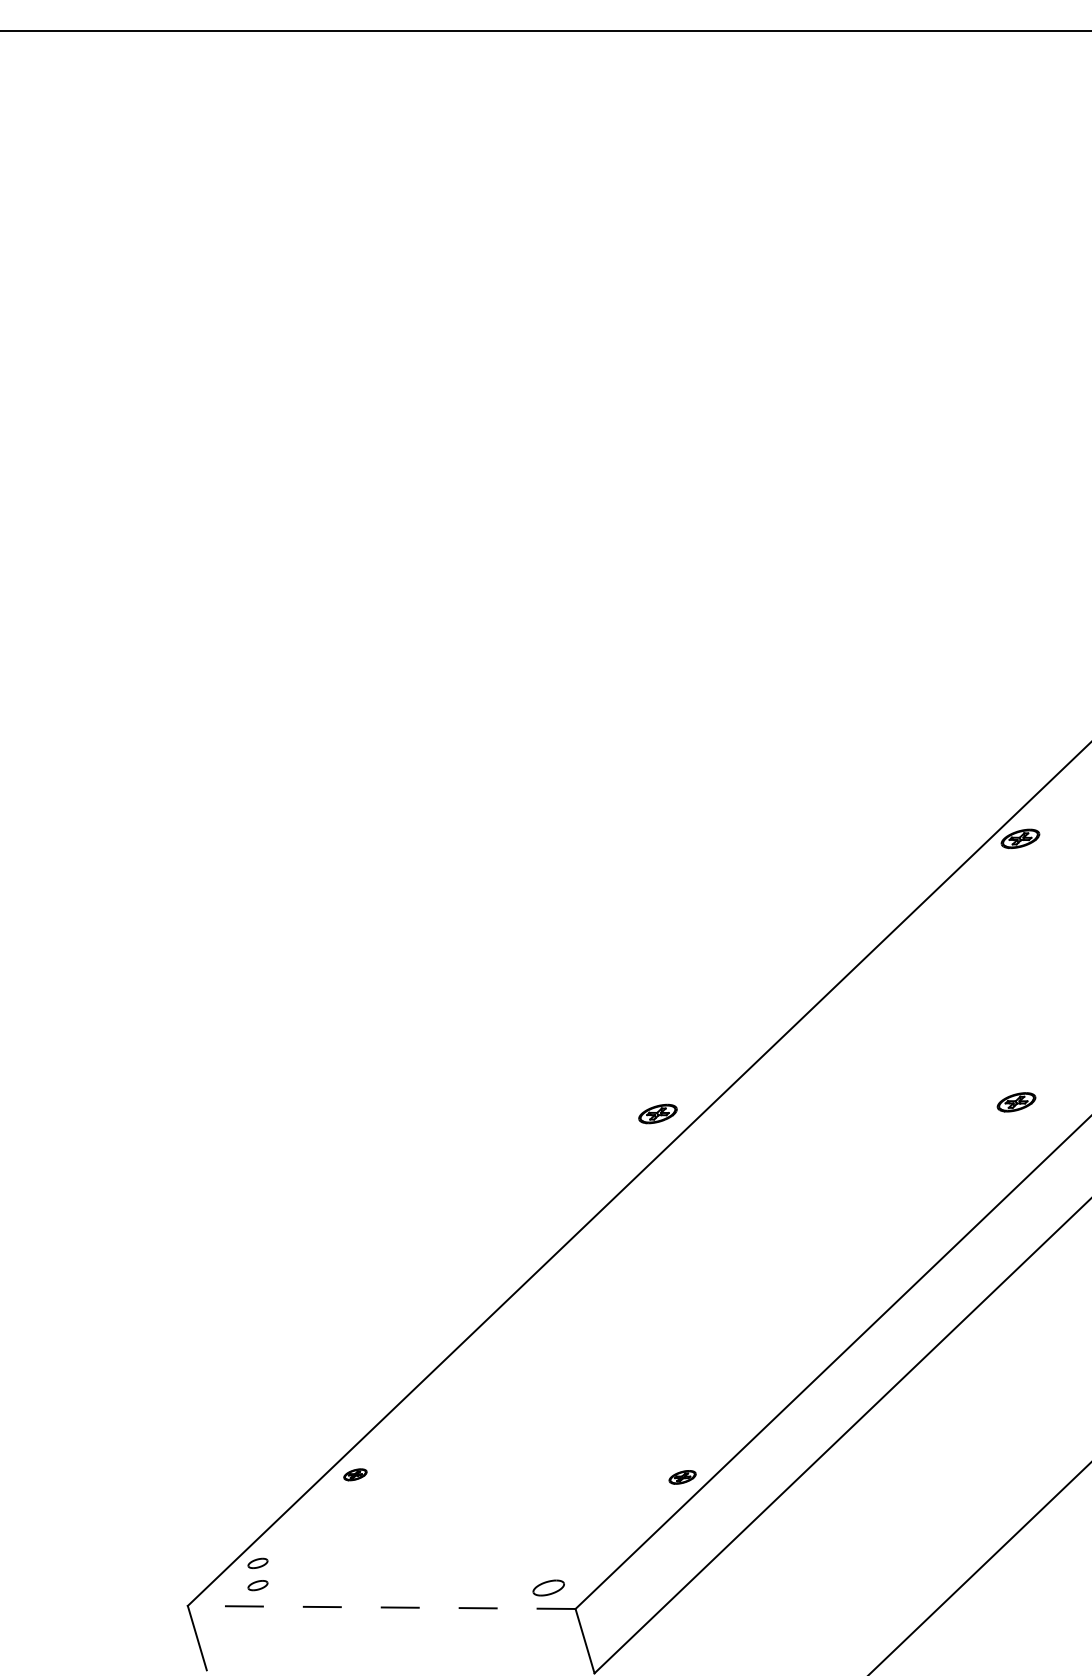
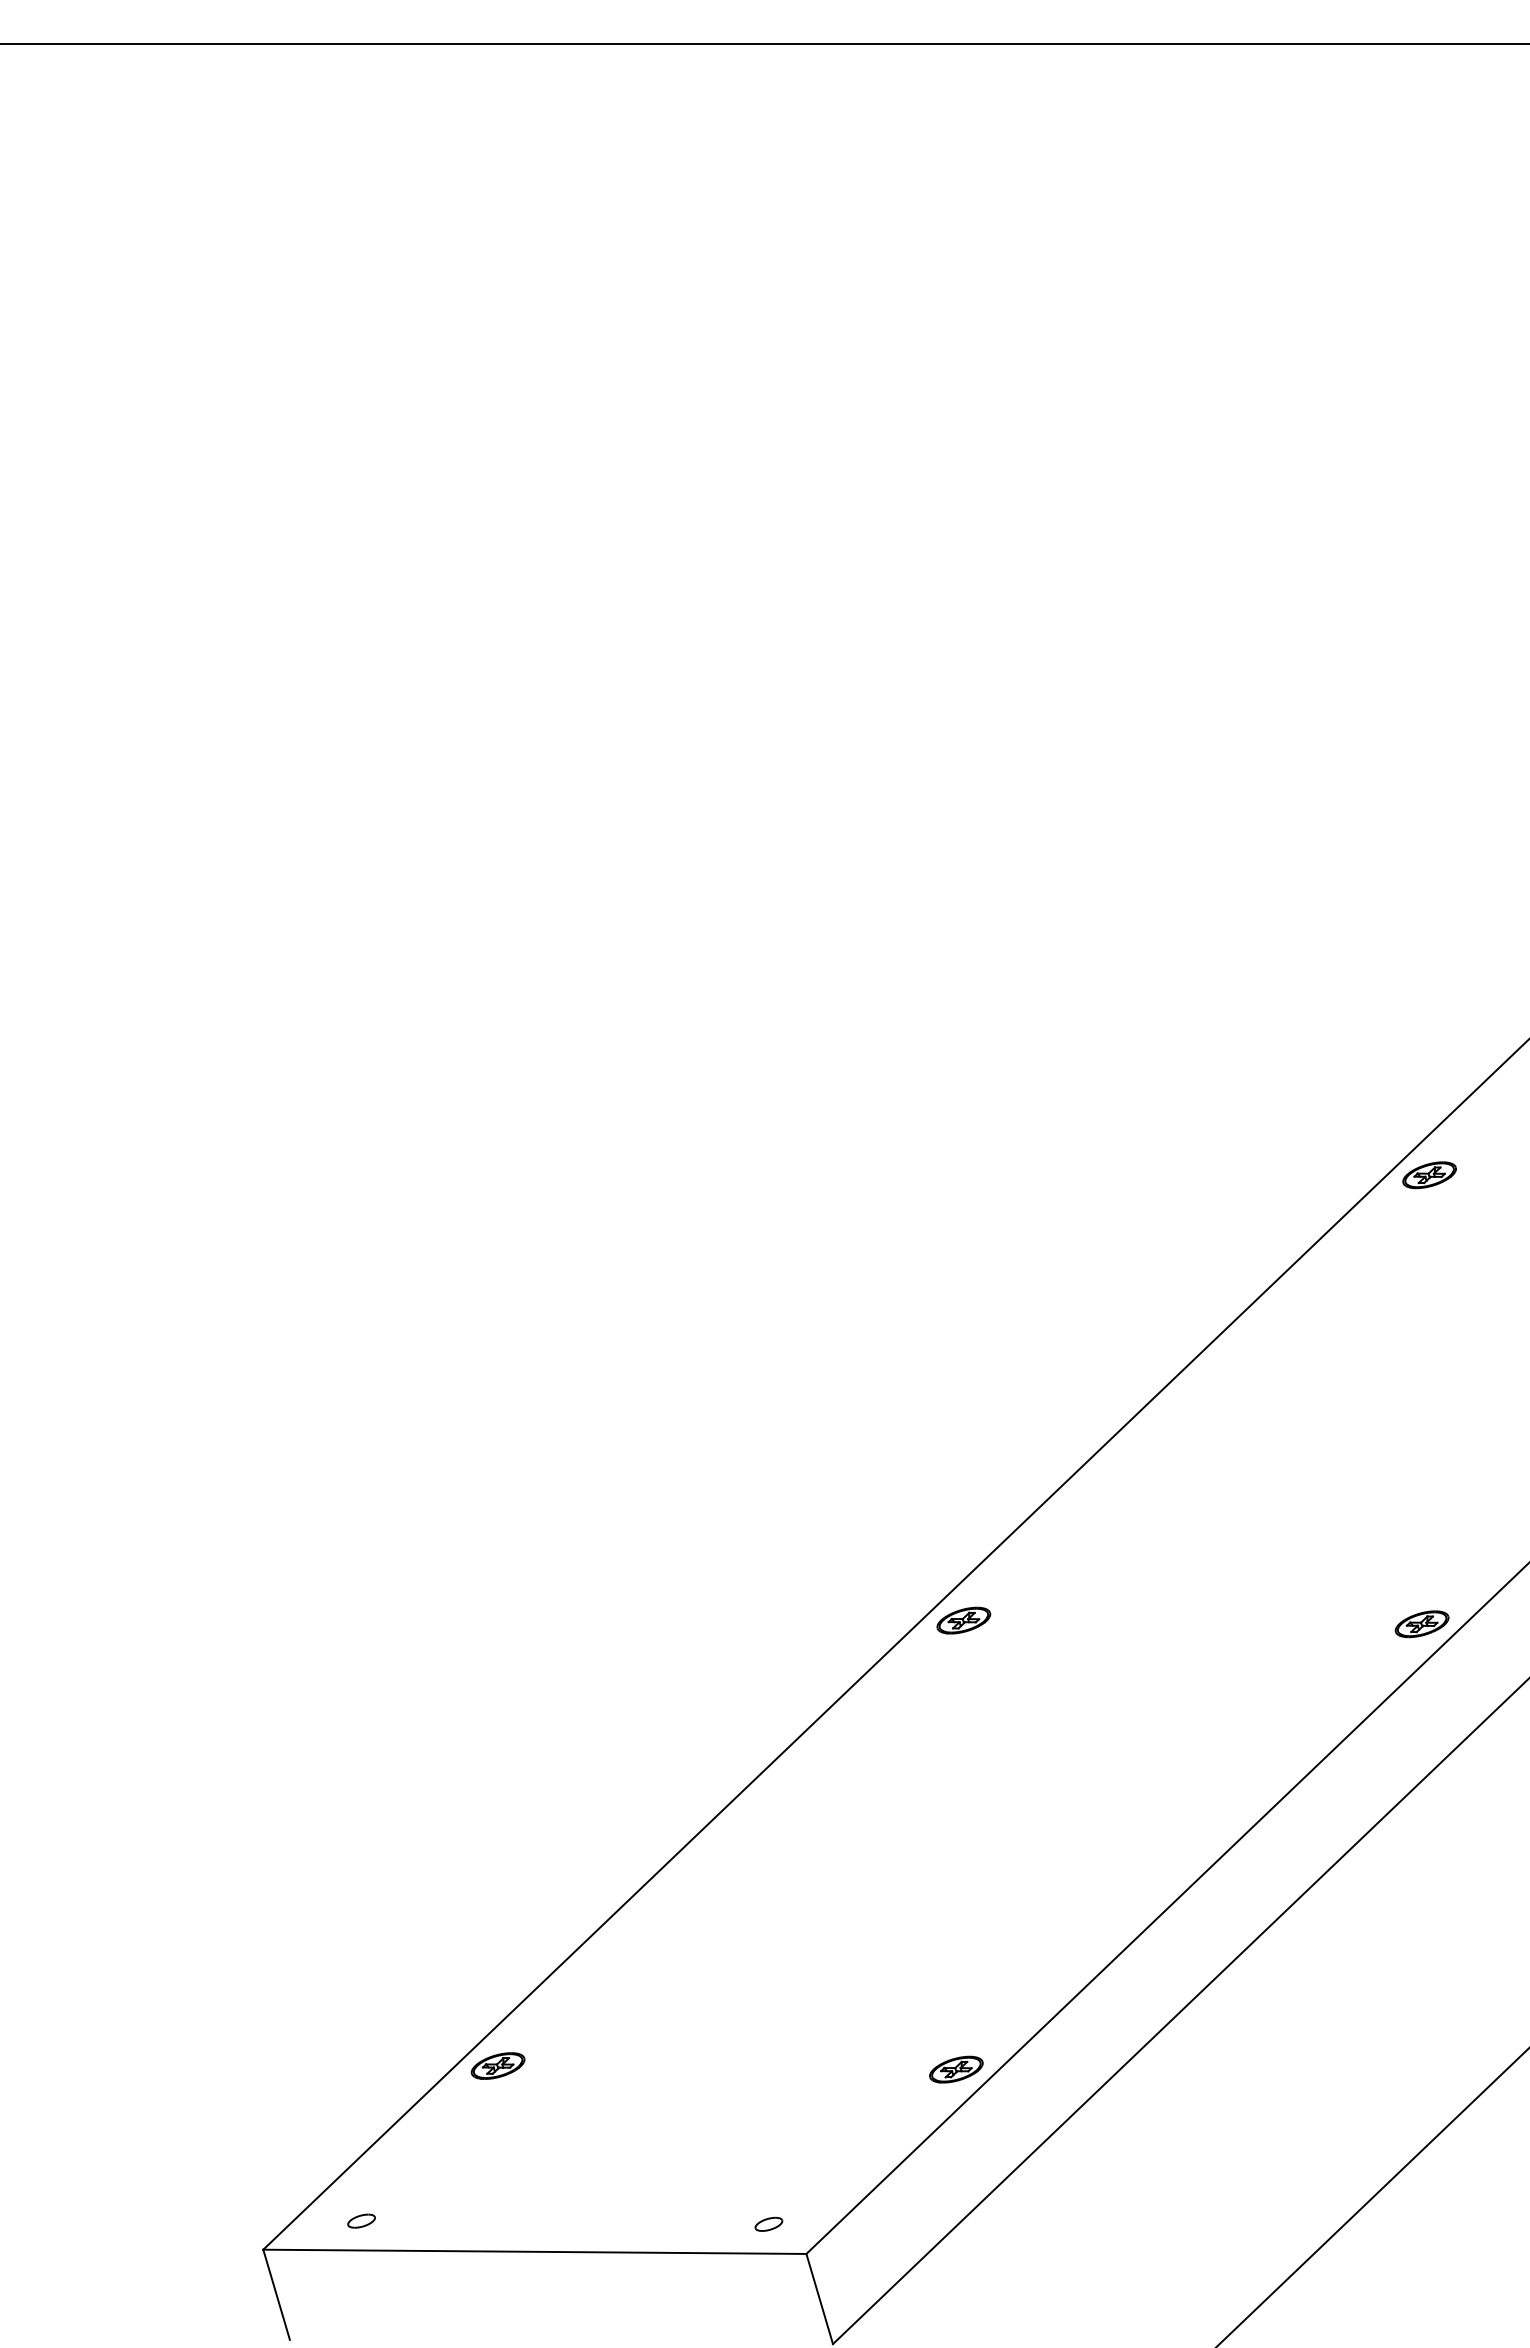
part: (1016, 1102) -> (1421, 1624), moved
part: (657, 1113) -> (963, 1620), moved
part: (355, 1474) -> (497, 2065), size x1.67
part: (682, 1477) -> (956, 2069), size x1.43
part: (257, 1562) -> (361, 2189), removed
part: (548, 1587) -> (768, 2223), size x0.62
line: (381, 1607) -> (534, 2251), dashed -> solid

